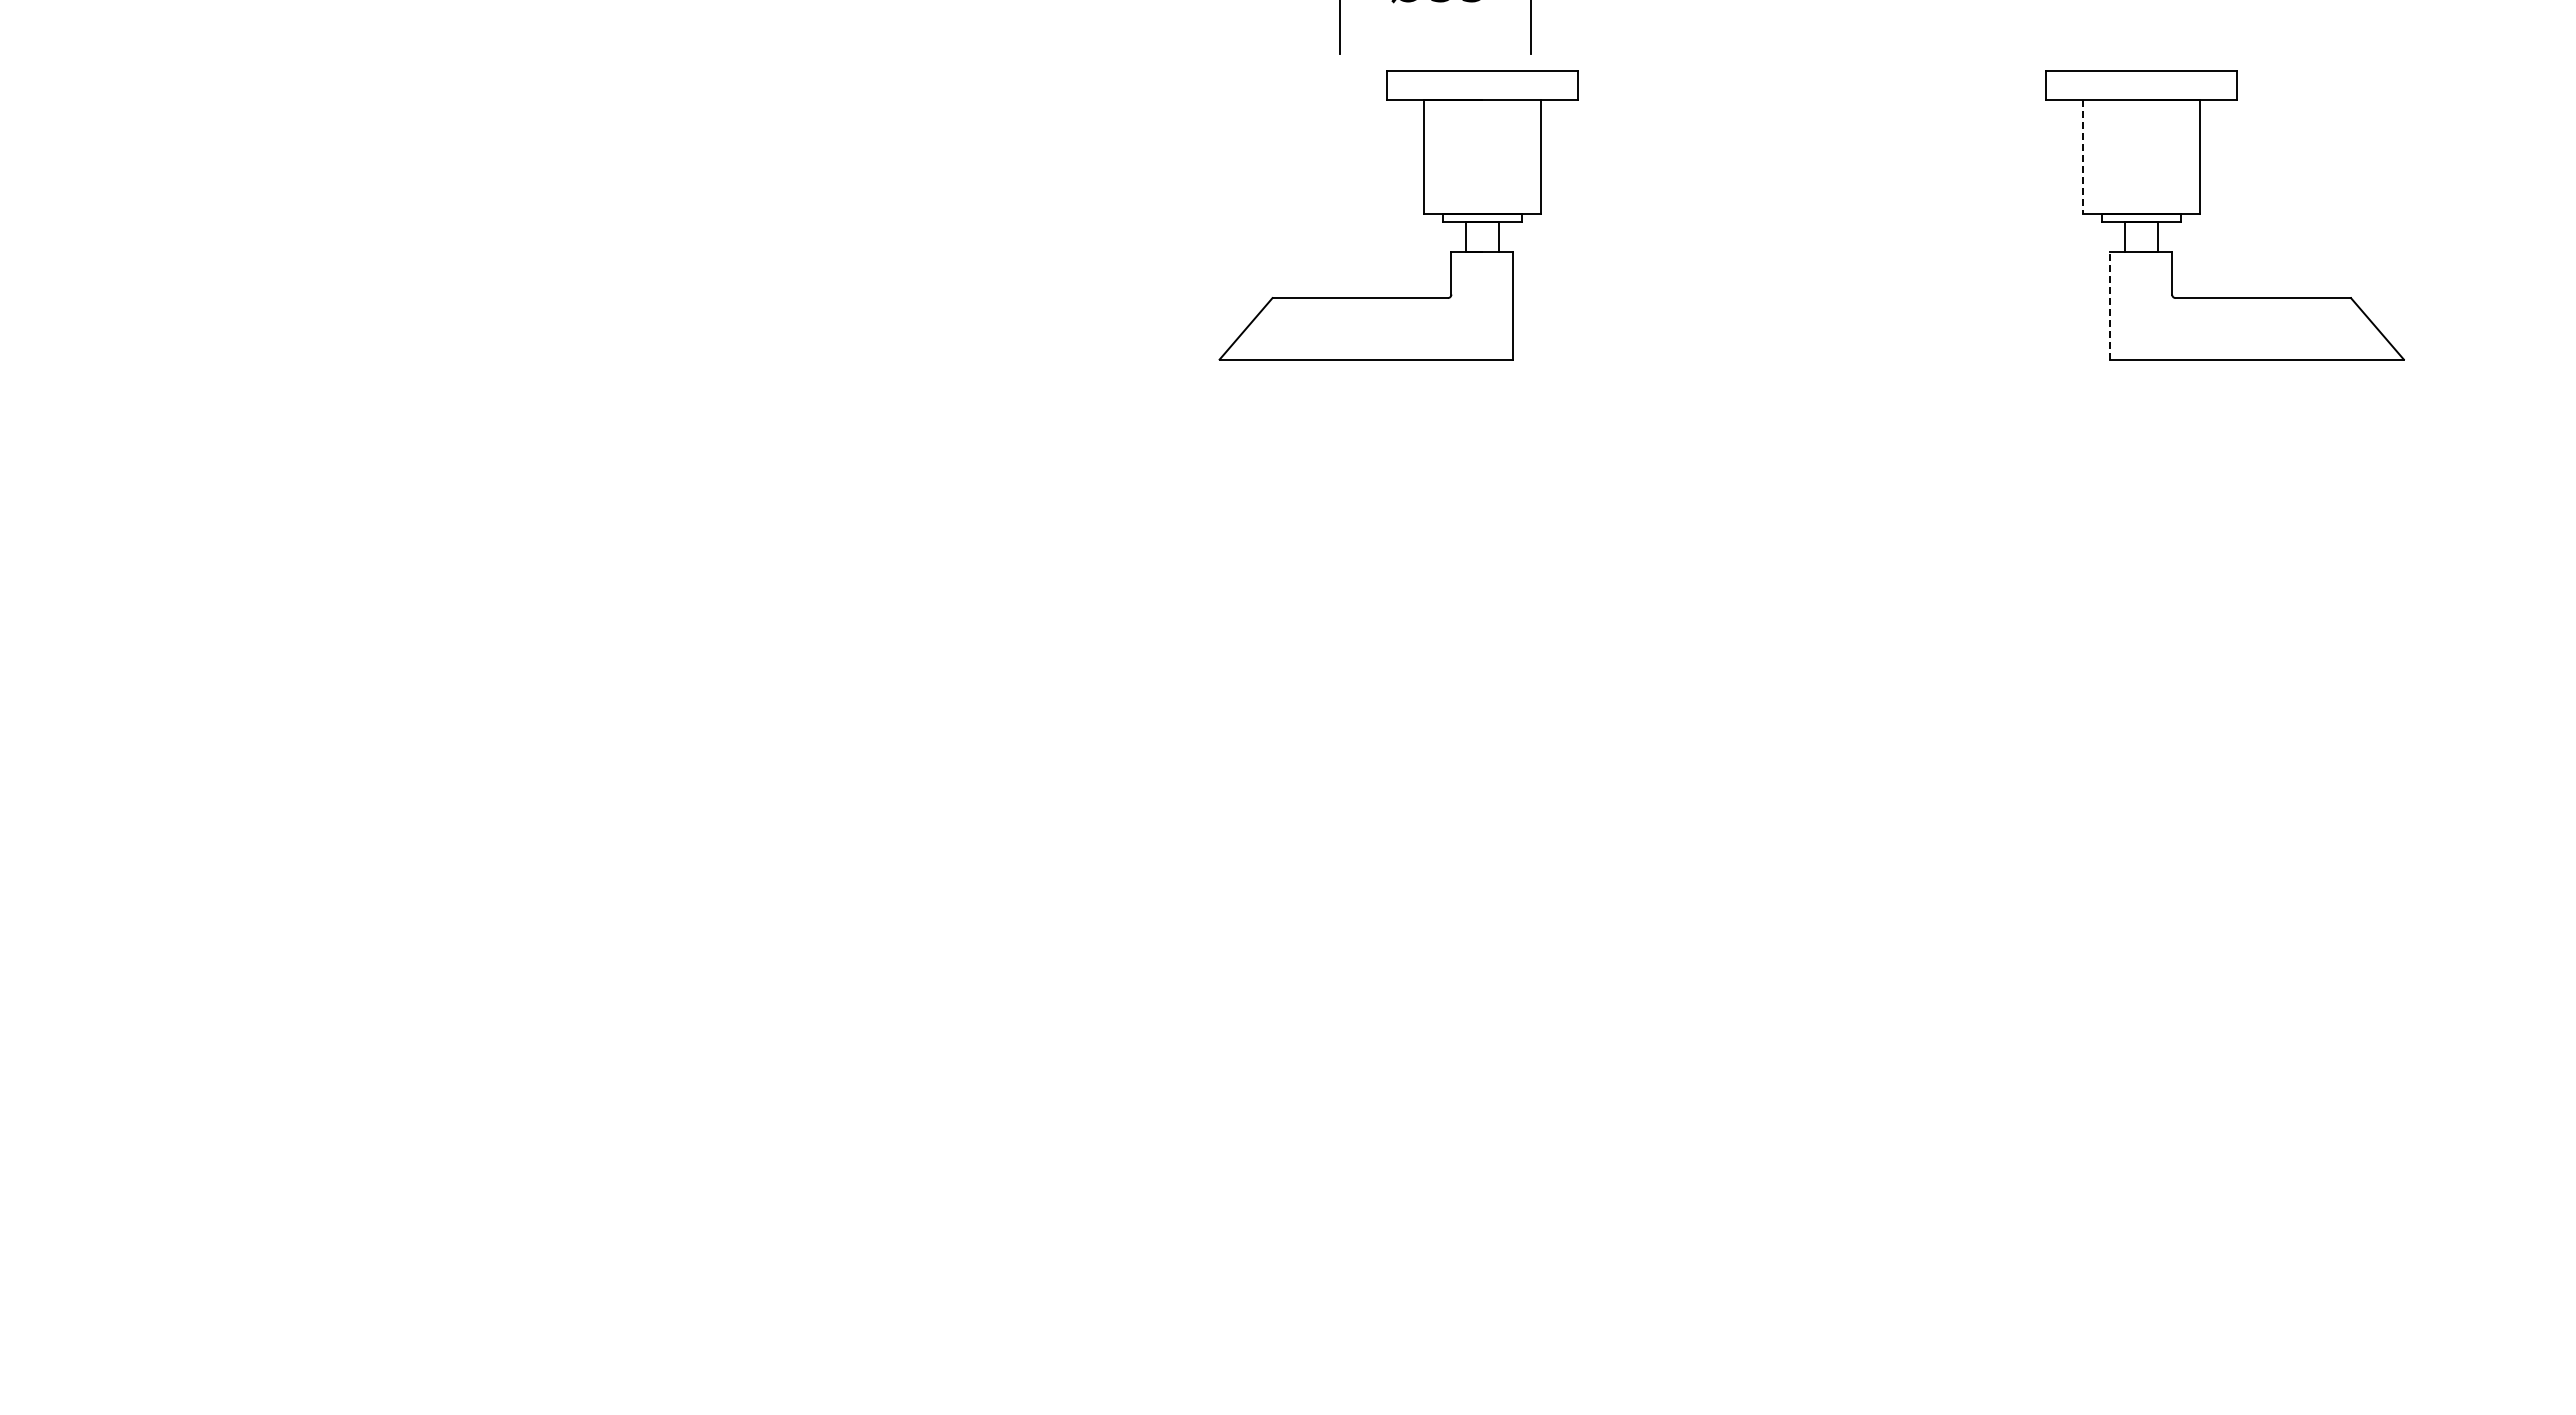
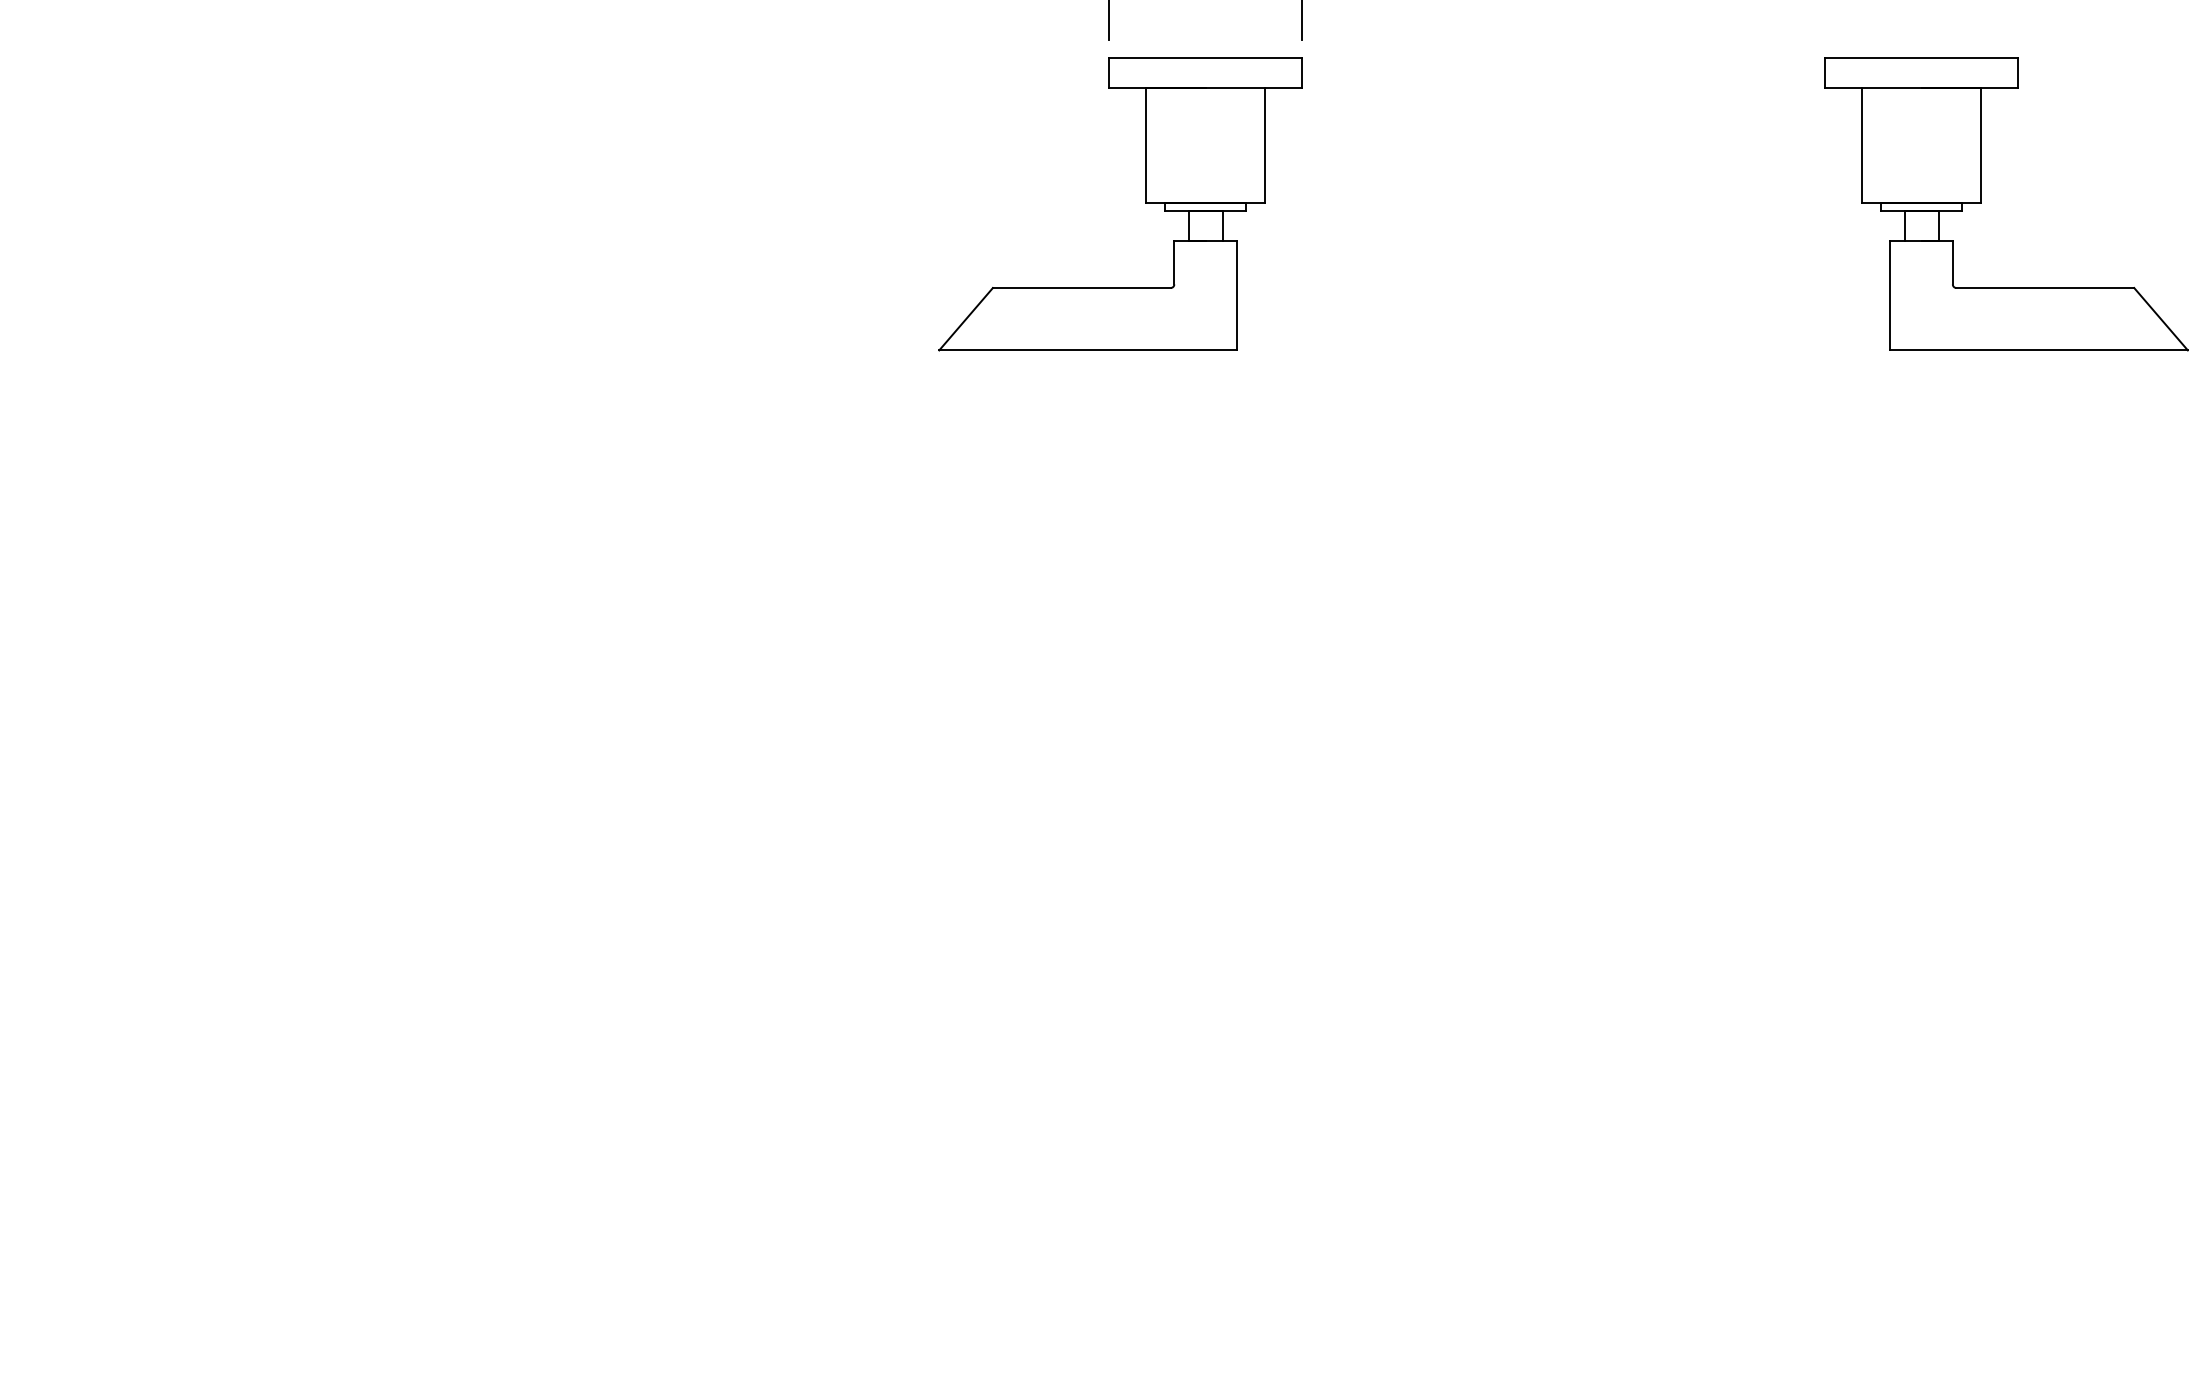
line: (2082, 157) -> (1861, 145), dashed -> solid
part: (1423, 214) -> (1145, 203), moved
line: (2110, 305) -> (1890, 295), dashed -> solid

